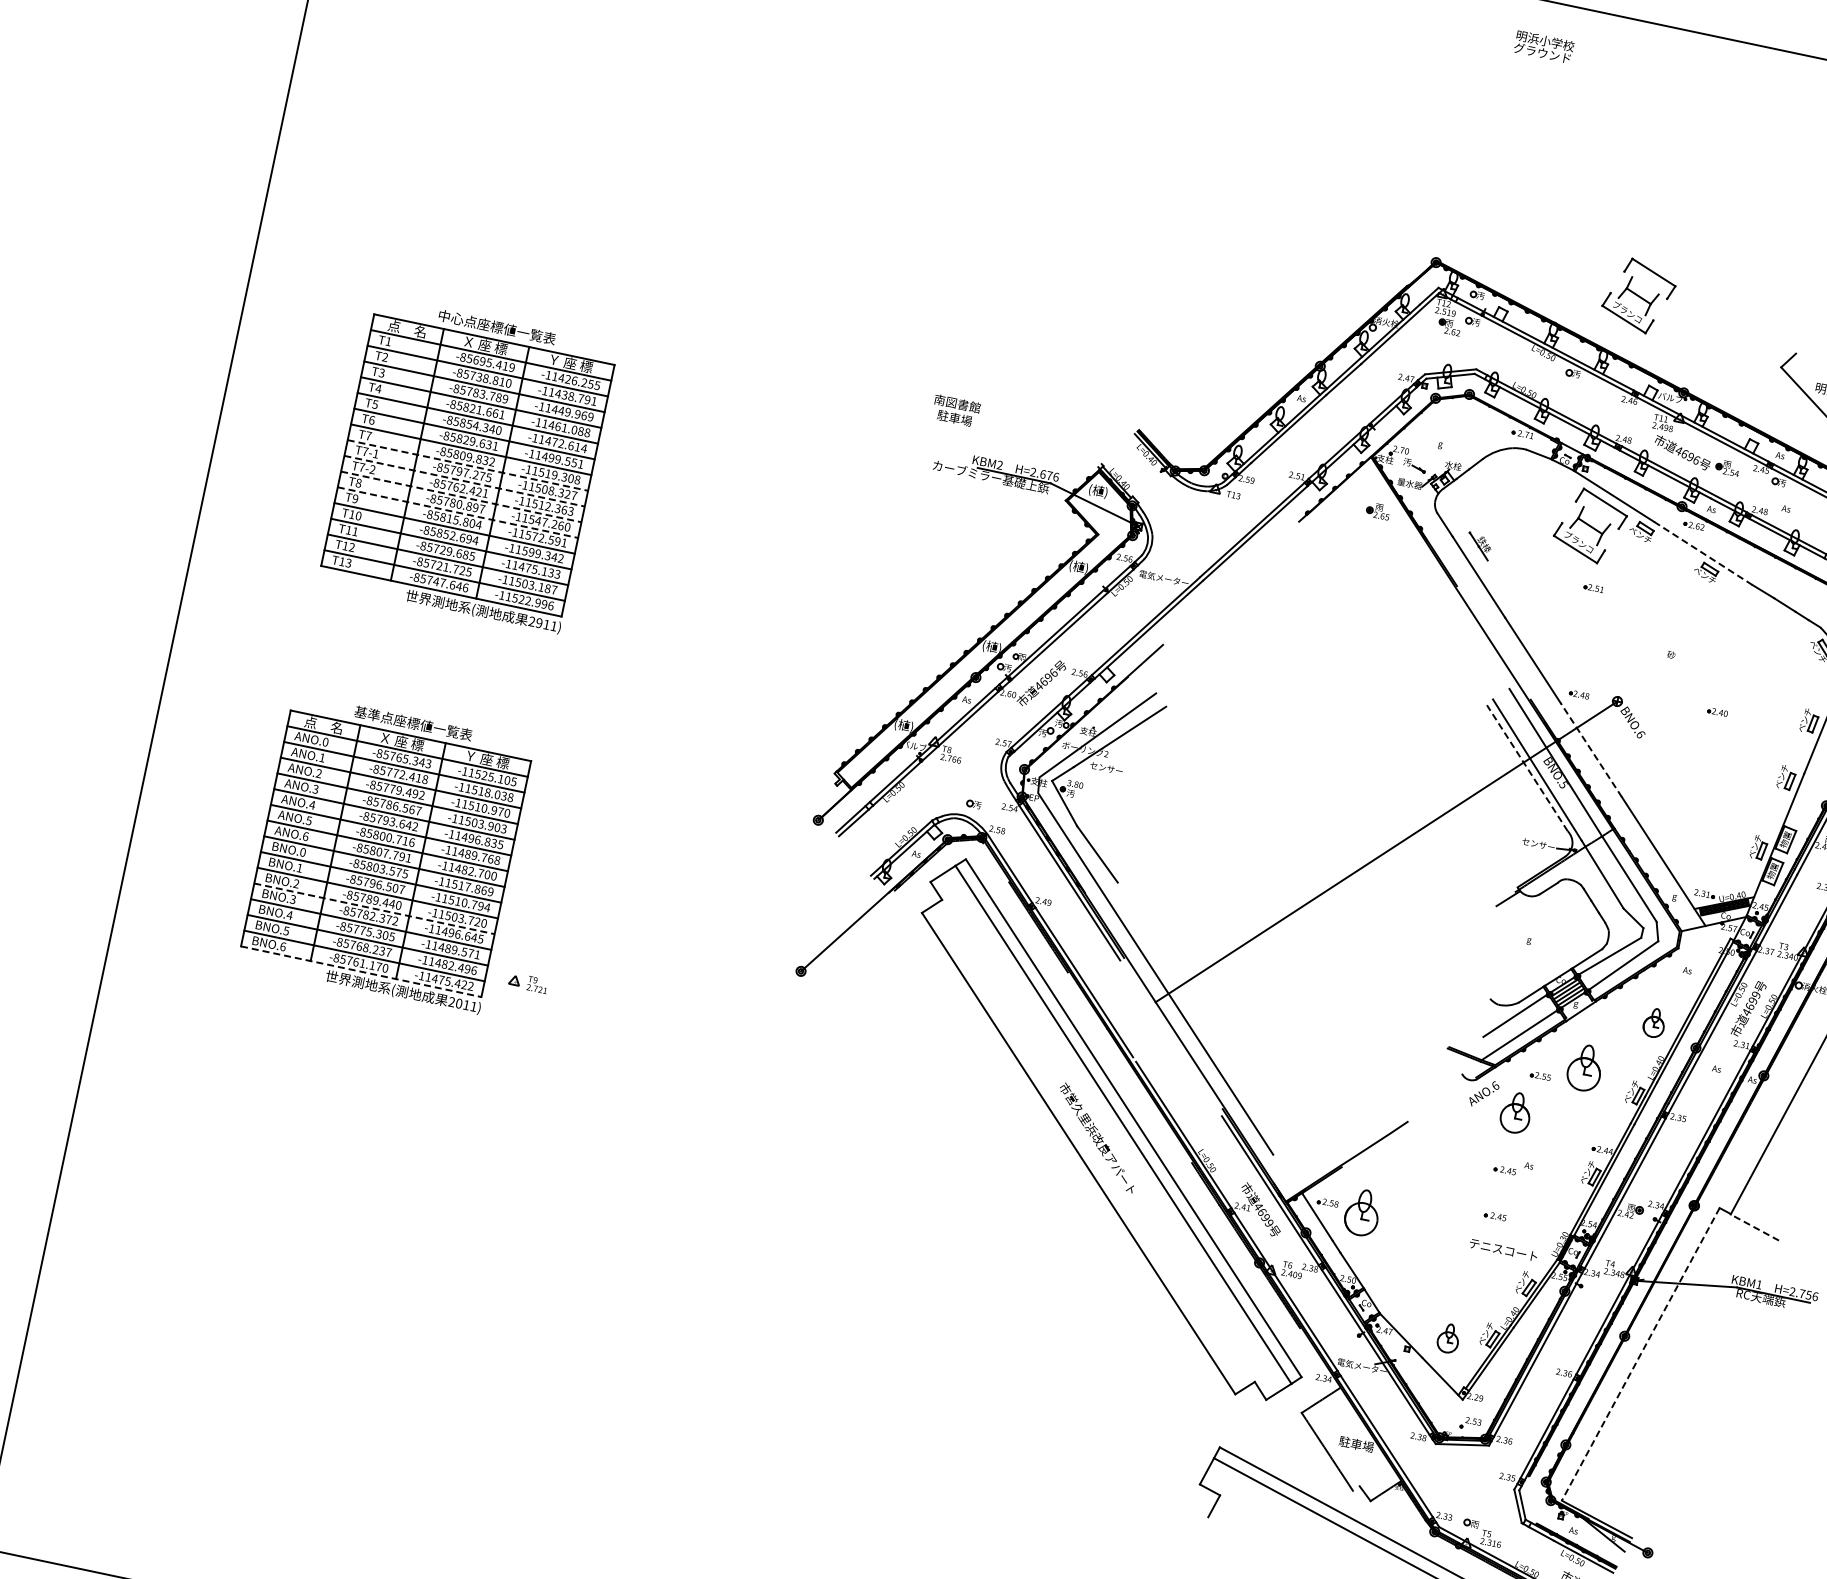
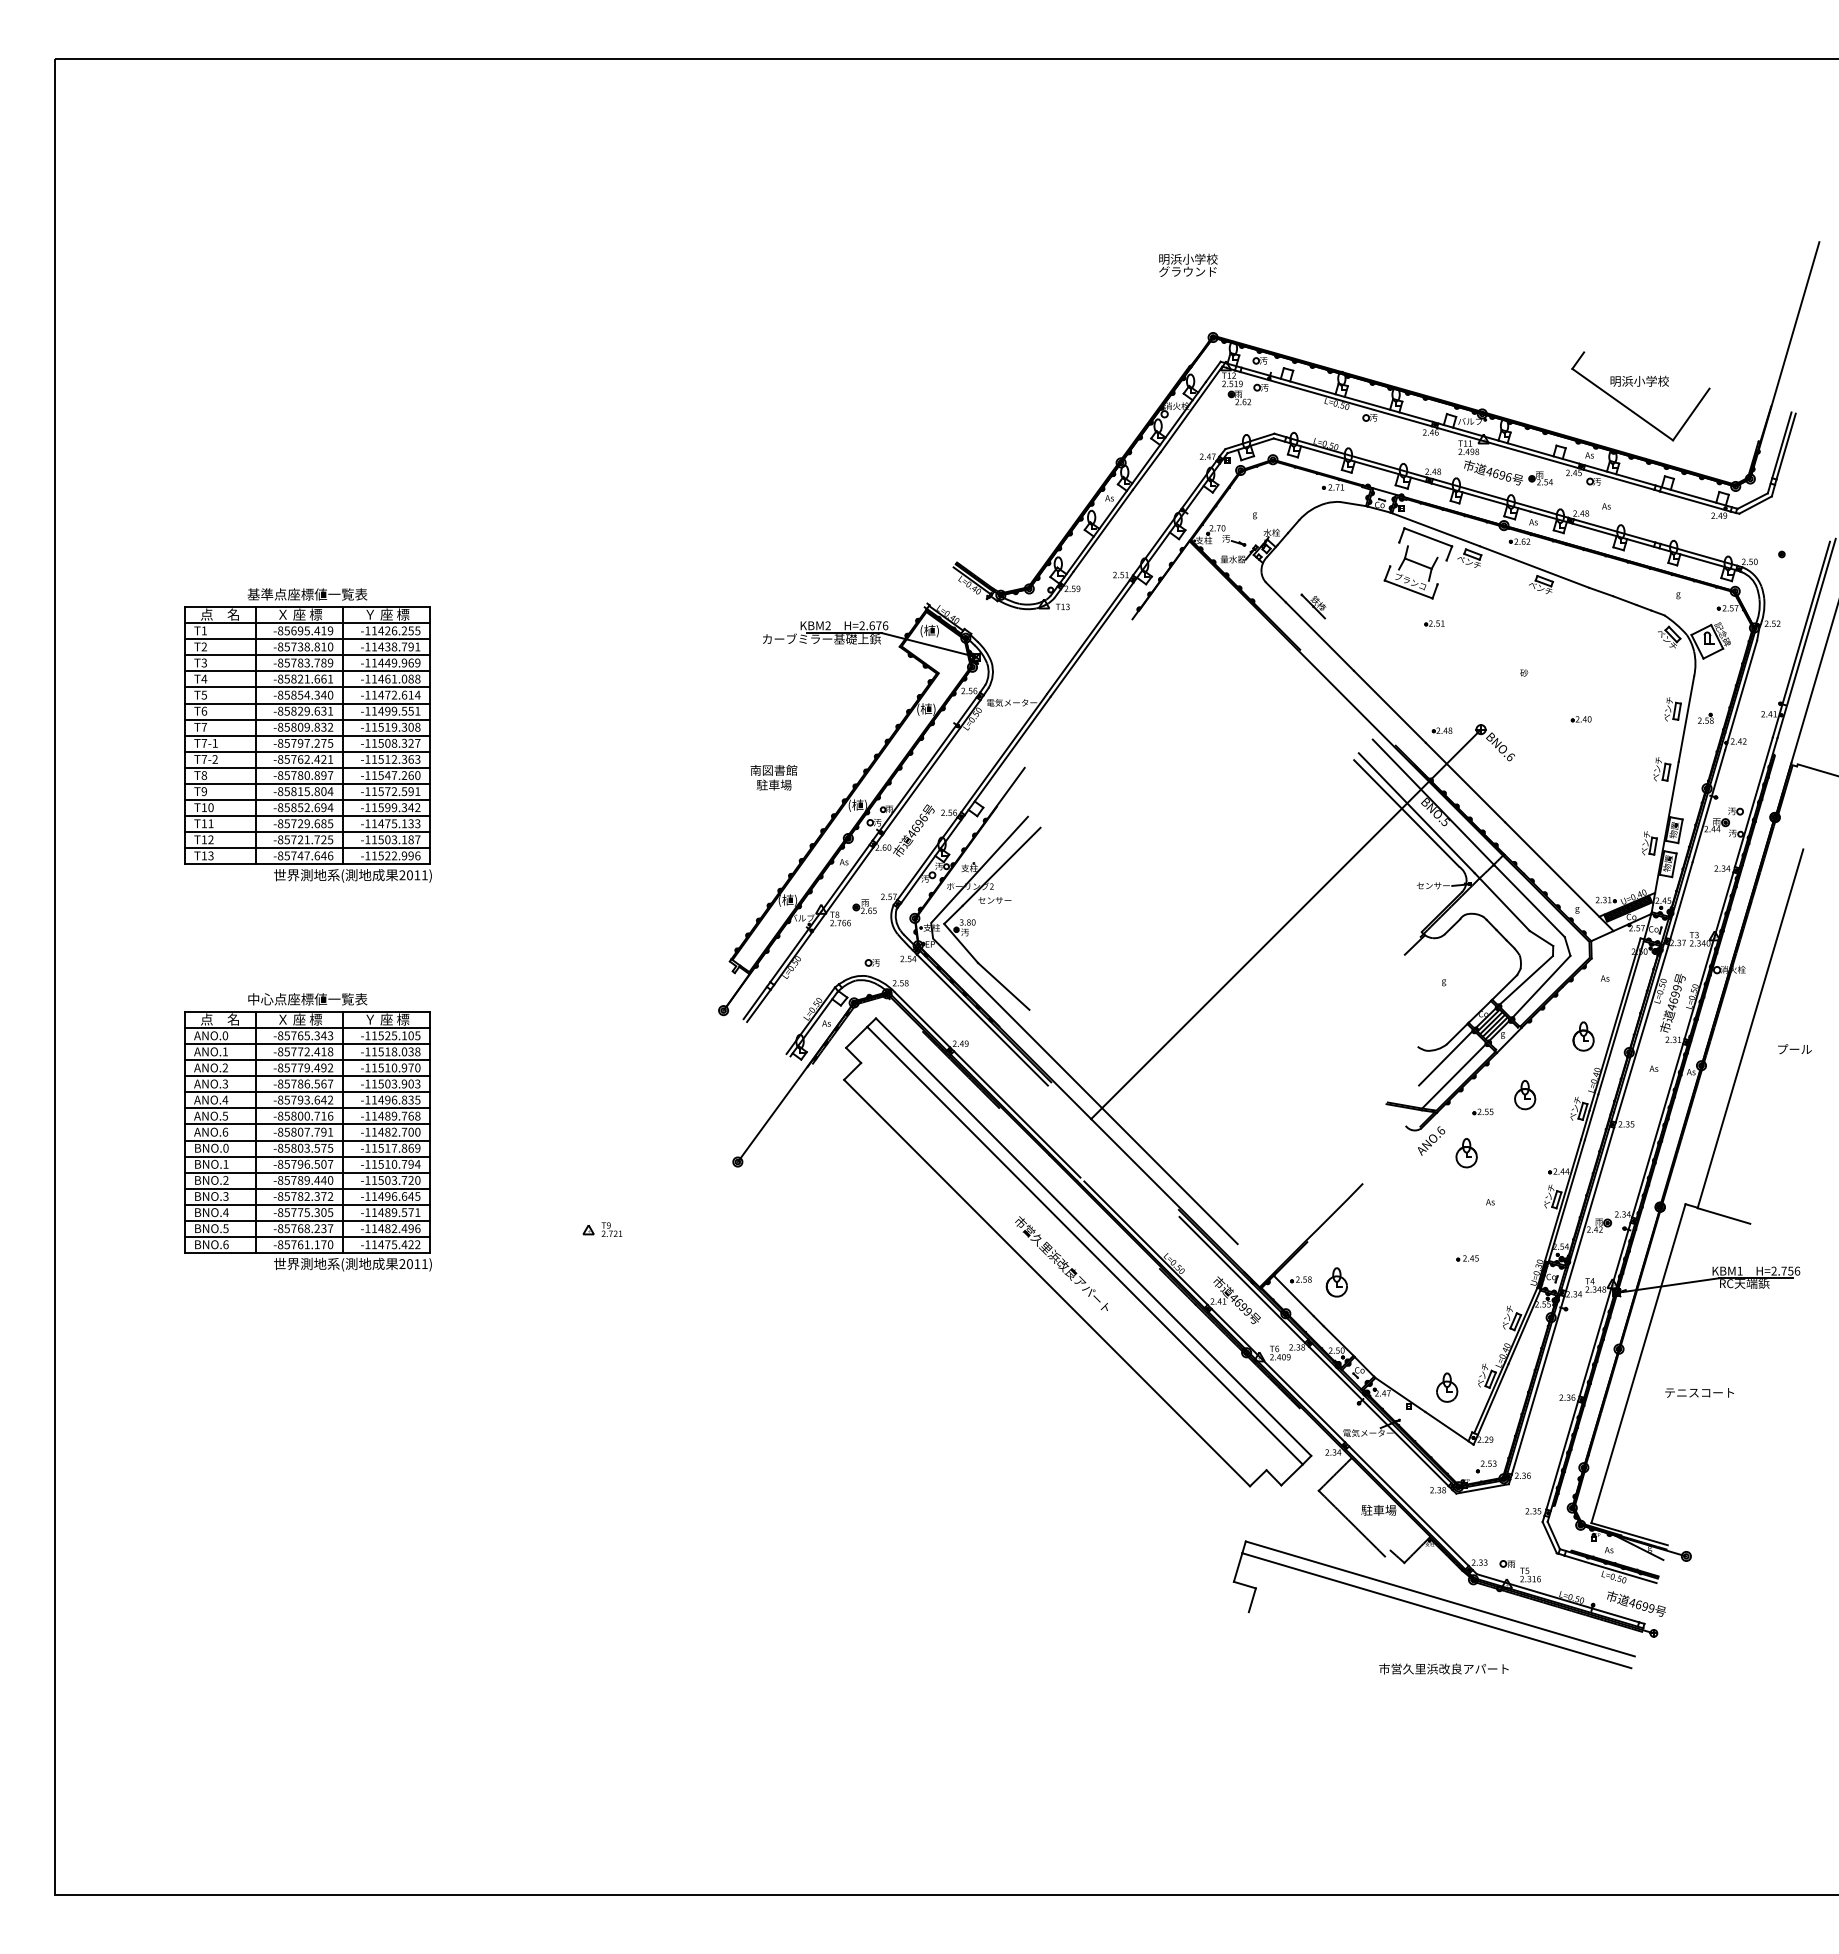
text: (1544, 46) -> (1188, 264), moved
part: (1638, 296) -> (1418, 328), removed
text: (451, 317) -> (260, 594), 中心点座標値一覧表 -> 基準点座標値一覧表
text: (955, 410) -> (773, 777), moved
line: (467, 465) -> (307, 735), dashed -> solid
line: (464, 480) -> (307, 751), dashed -> solid
line: (461, 496) -> (307, 767), dashed -> solid
part: (1378, 510) -> (864, 906), moved
line: (458, 512) -> (307, 783), dashed -> solid
line: (1703, 553) -> (1534, 567), dashed -> solid
text: (538, 623) -> (409, 875), 2911) -> 2011)
text: (367, 713) -> (260, 999), 基準点座標値一覧表 -> 中心点座標値一覧表
line: (1591, 750) -> (1465, 782), dashed -> solid
line: (1527, 768) -> (1406, 813), dashed -> solid
line: (374, 908) -> (307, 1188), dashed -> solid
line: (361, 972) -> (307, 1253), dashed -> solid
part: (528, 982) -> (602, 1229), moved
part: (1585, 1068) -> (1525, 1095), size x0.62
part: (1515, 1113) -> (1466, 1153), size x0.71
part: (1504, 1170) -> (1467, 1211), removed
part: (1362, 1212) -> (1336, 1282), size x0.62
line: (1754, 1226) -> (1723, 1215), dashed -> solid
text: (1503, 1249) -> (1699, 1392), moved
line: (1640, 1355) -> (1638, 1364), dashed -> solid

